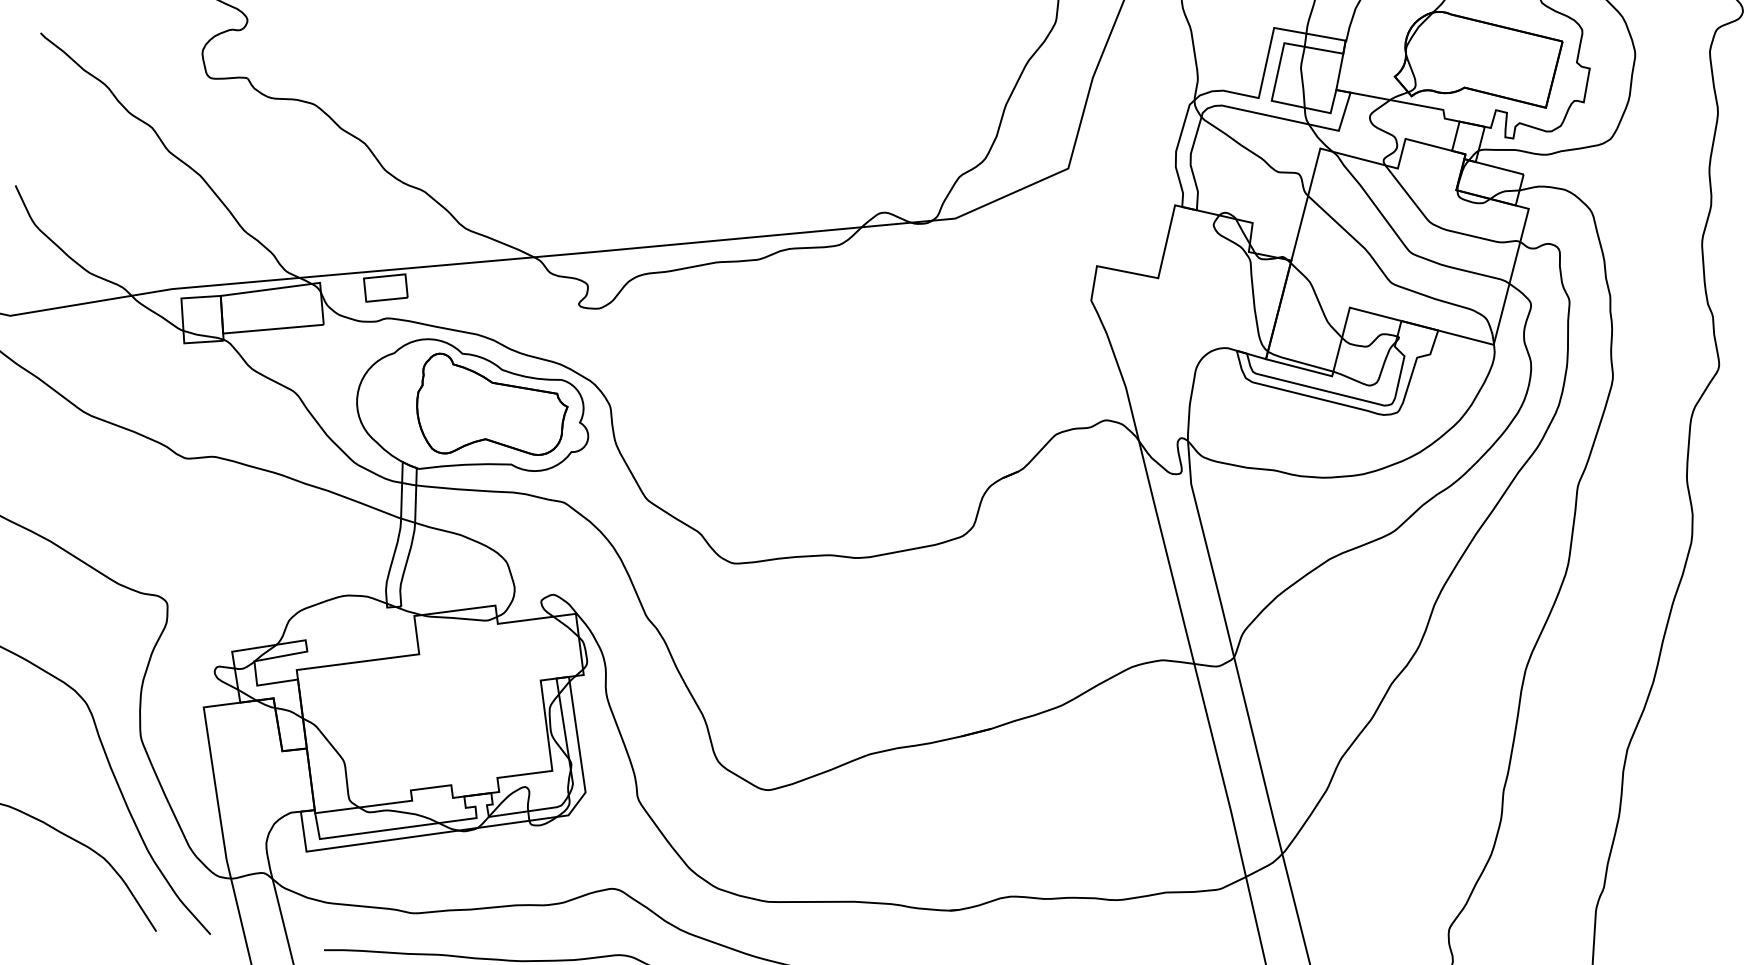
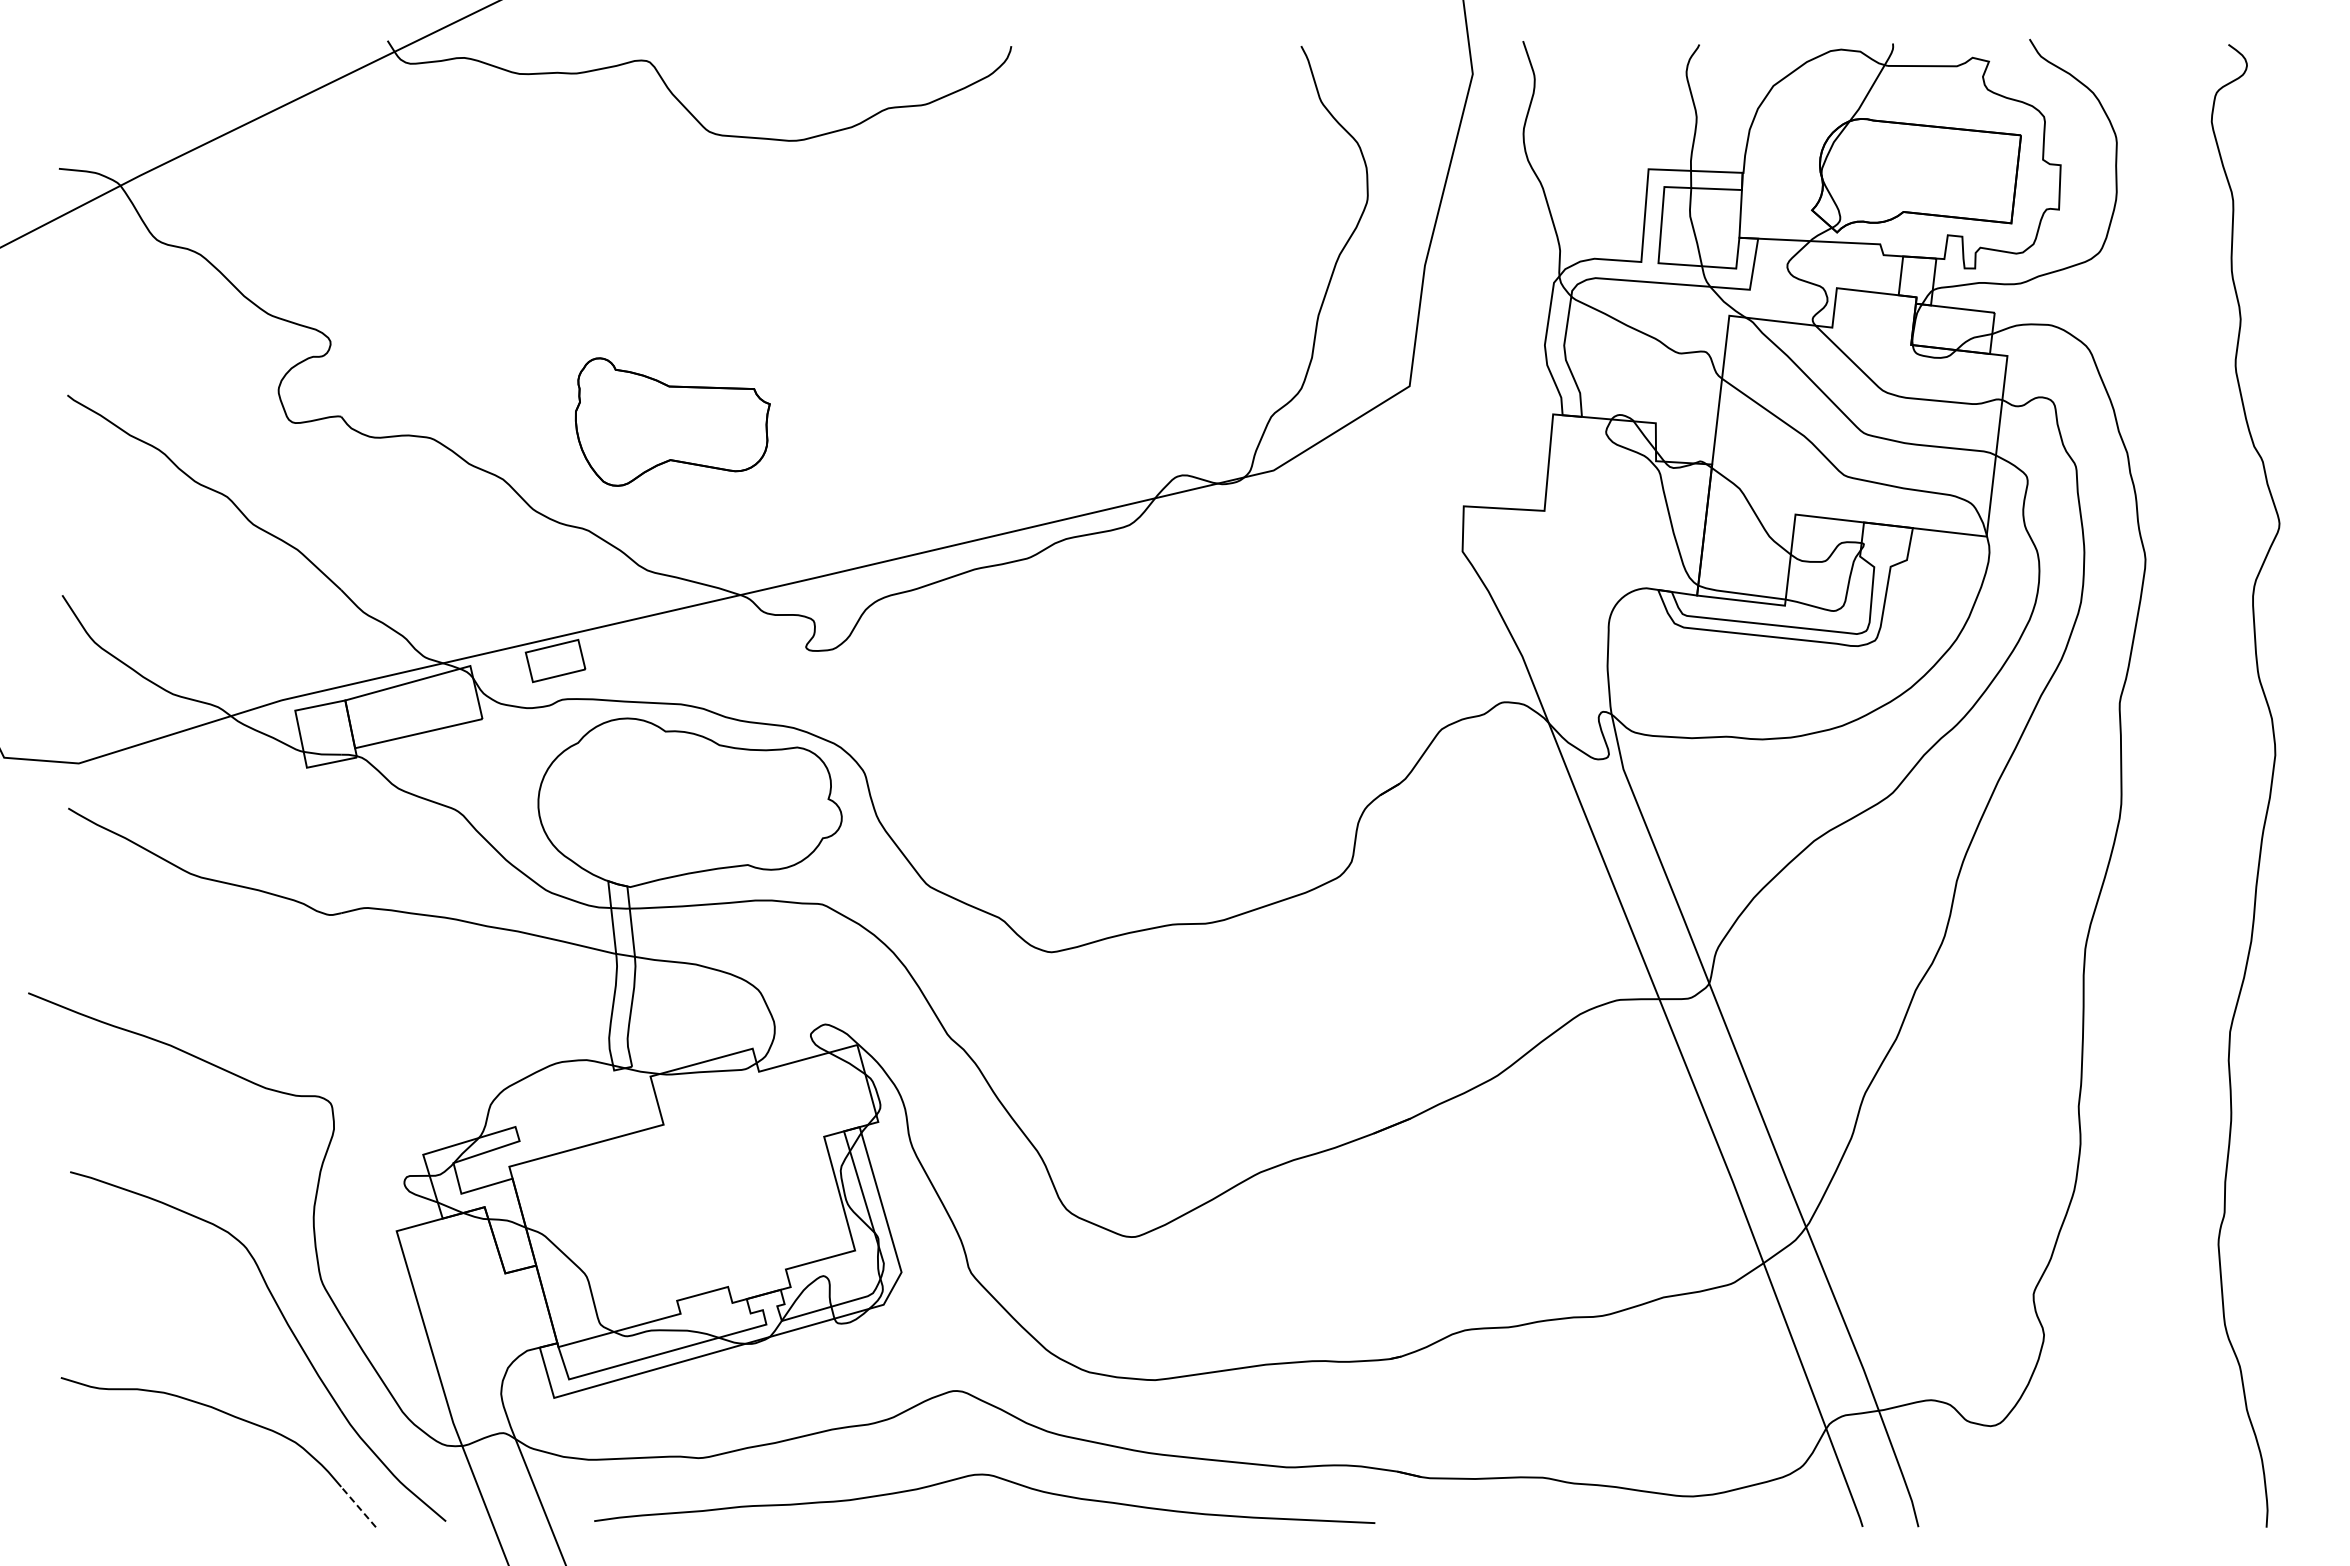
part: (491, 409) -> (672, 421), moved
line: (145, 914) -> (358, 1507), solid -> dashed

